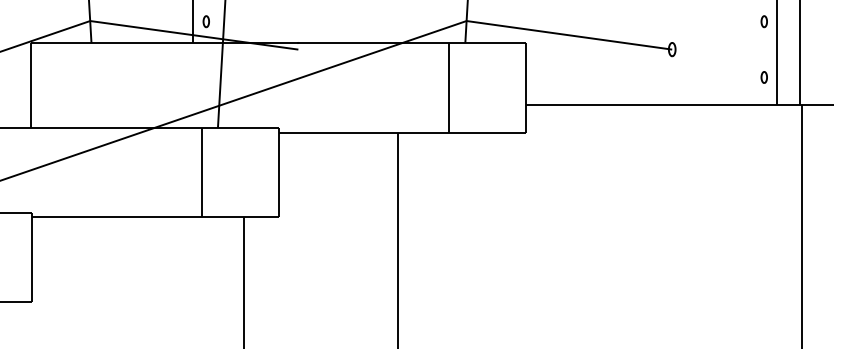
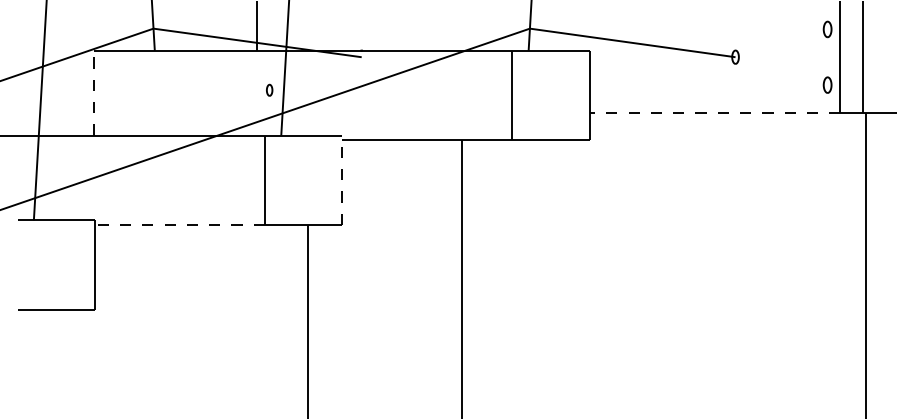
part: (206, 20) -> (269, 89), moved
part: (764, 20) -> (827, 28), size x1.4
part: (764, 76) -> (827, 84), size x1.4
line: (30, 84) -> (93, 92), solid -> dashed
line: (651, 105) -> (714, 113), solid -> dashed
line: (279, 172) -> (342, 180), solid -> dashed
line: (116, 216) -> (179, 224), solid -> dashed

